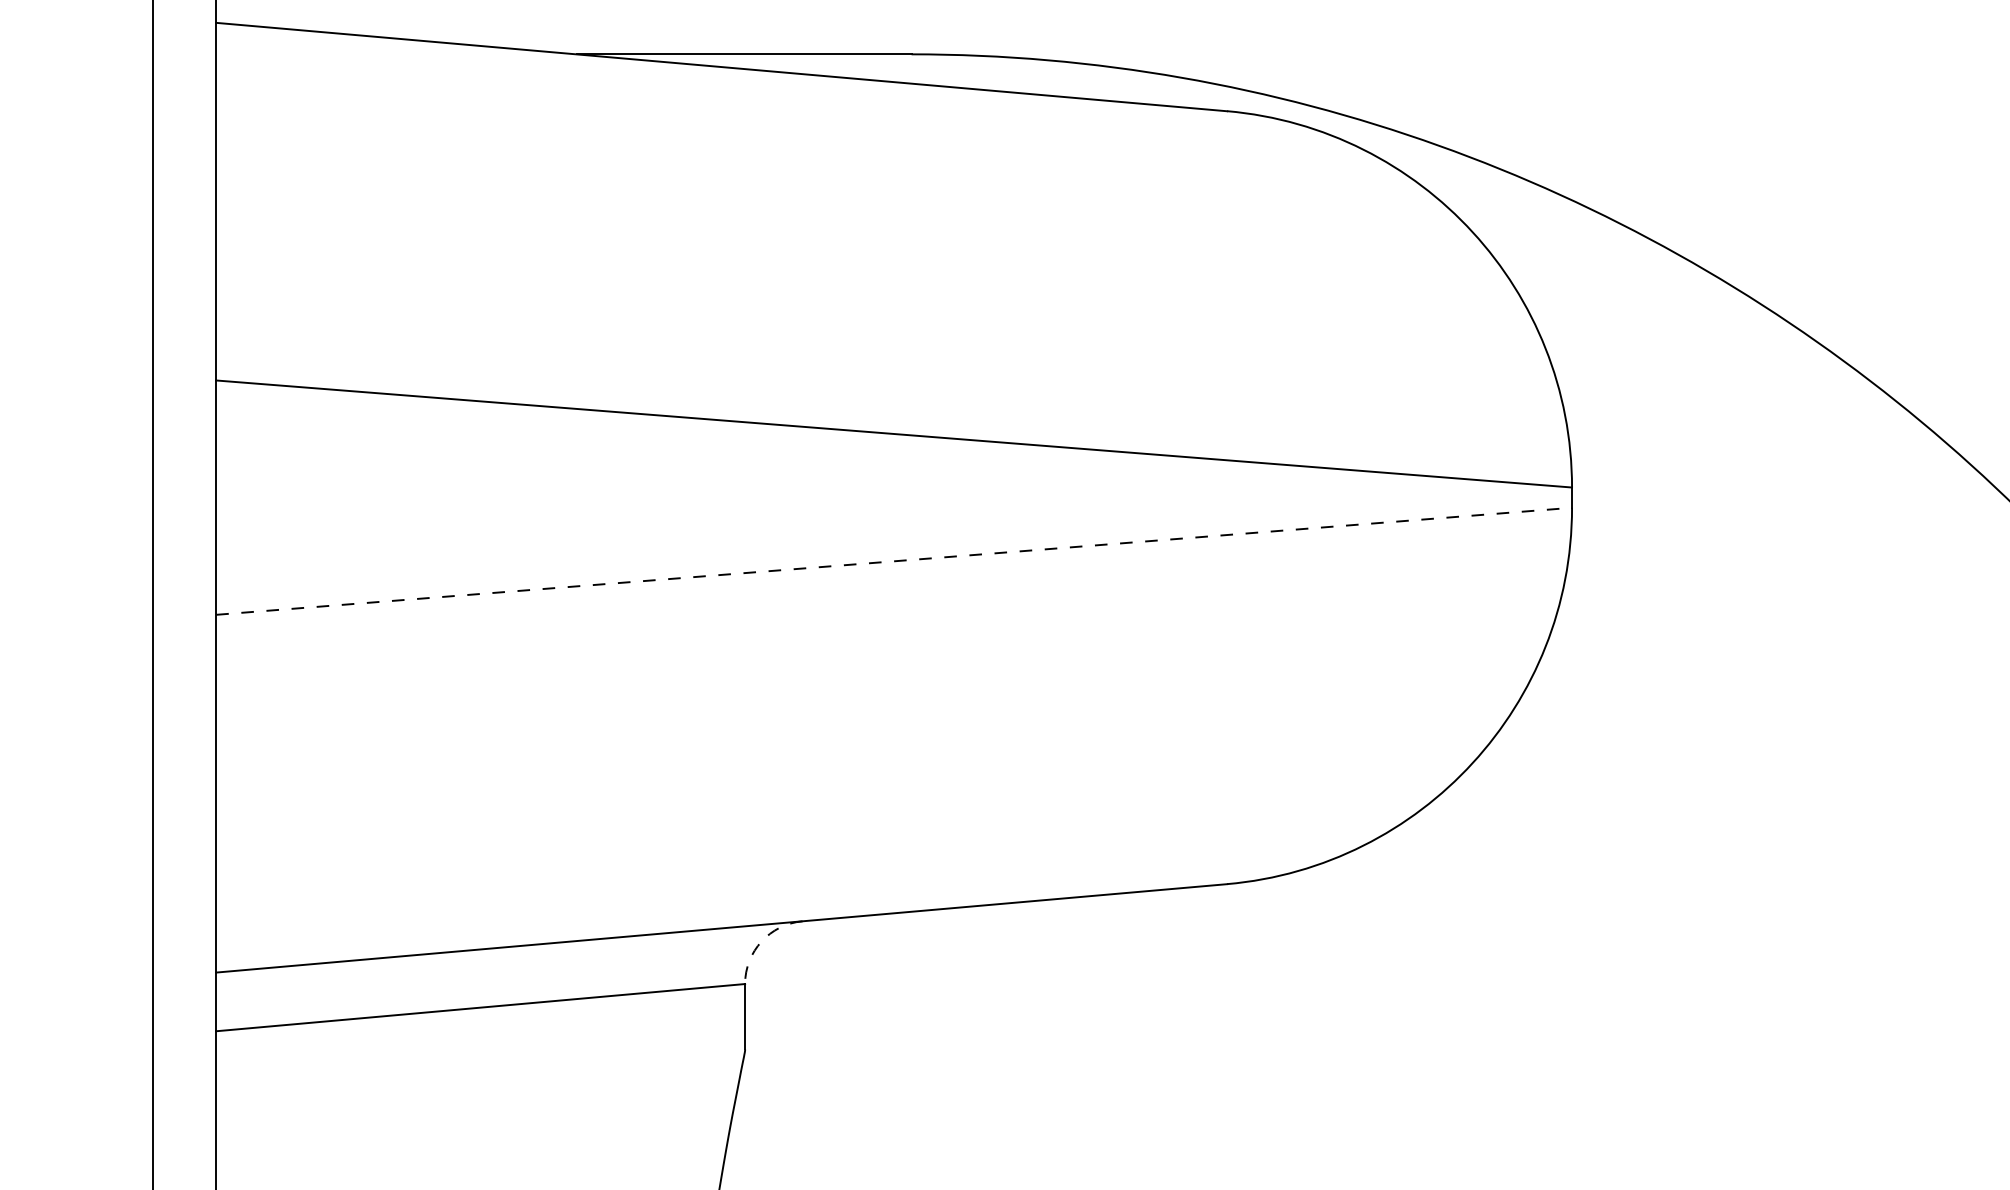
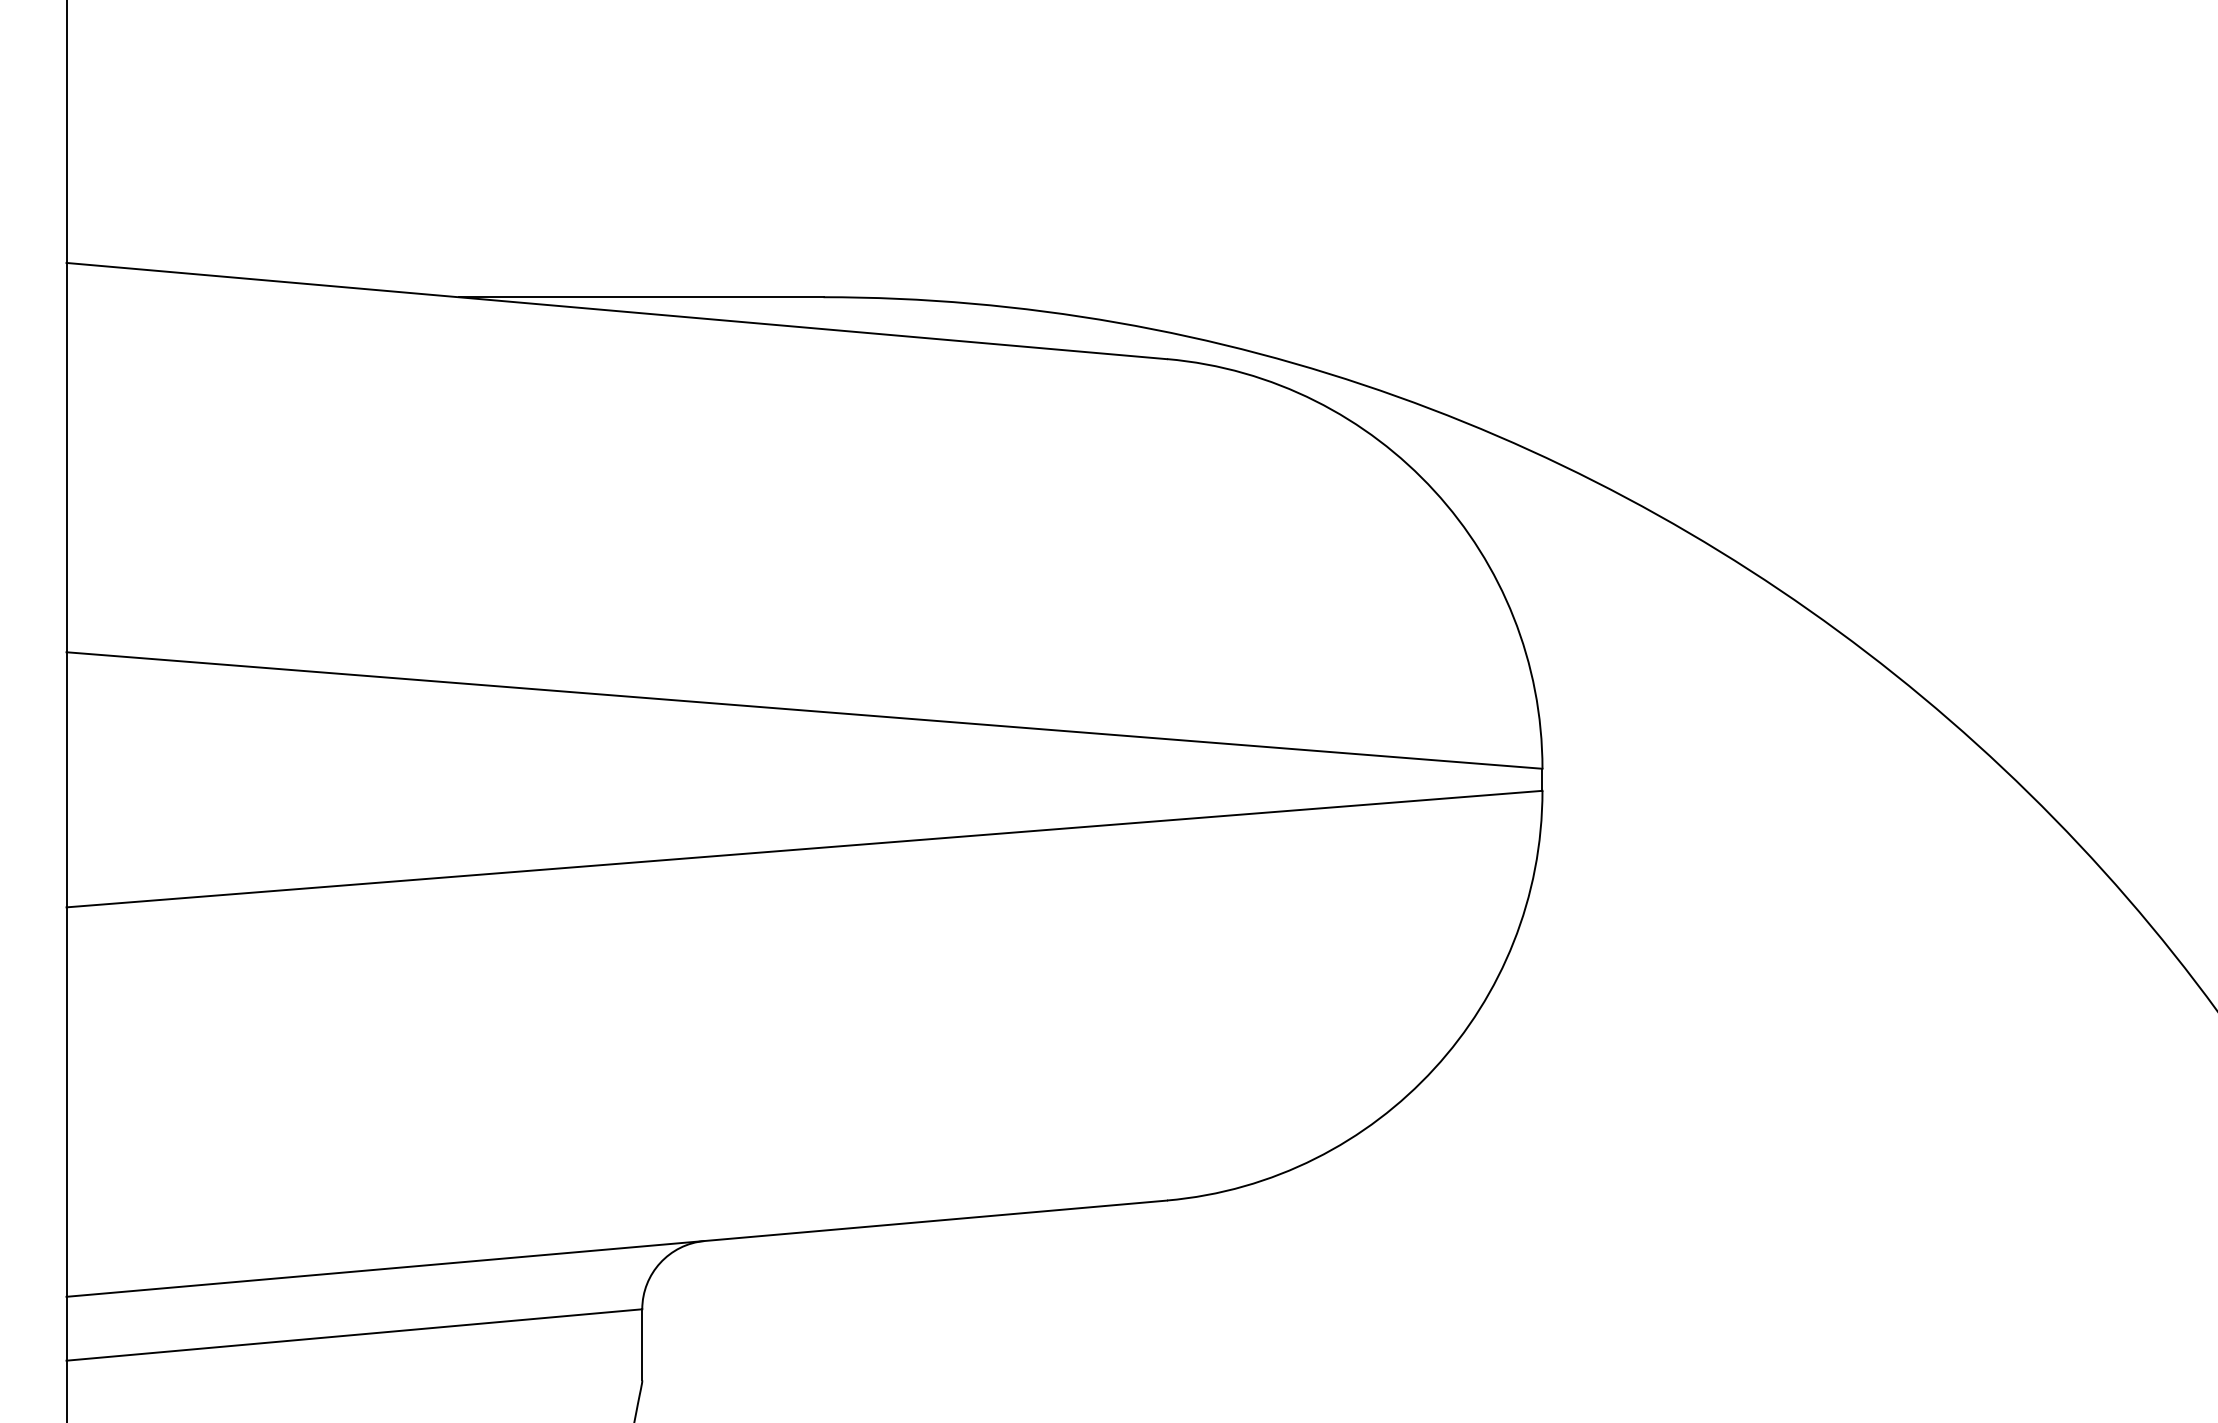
line: (895, 561) -> (805, 849), dashed -> solid
arc: (761, 941) -> (660, 1262), dashed -> solid

